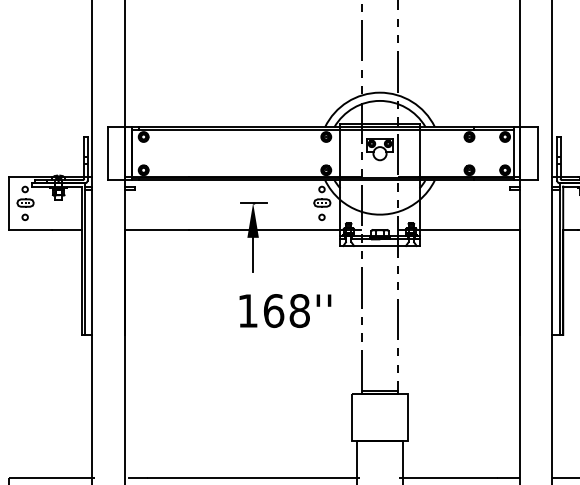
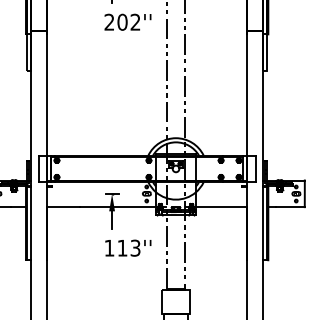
text: (285, 309) -> (128, 247), 168'' -> 113''

